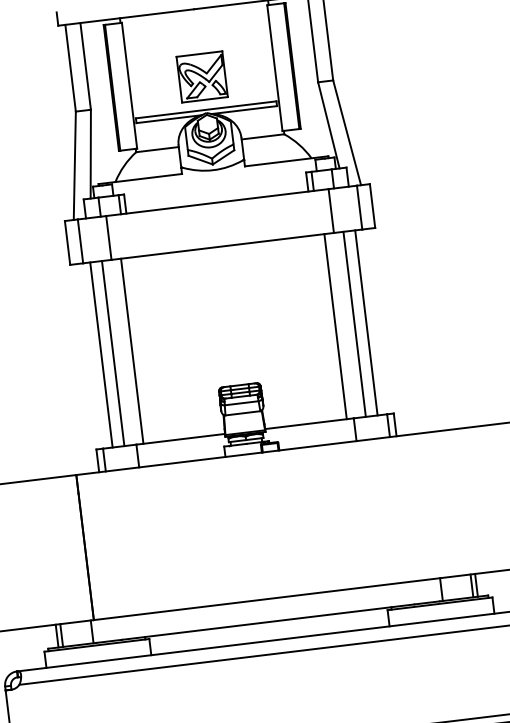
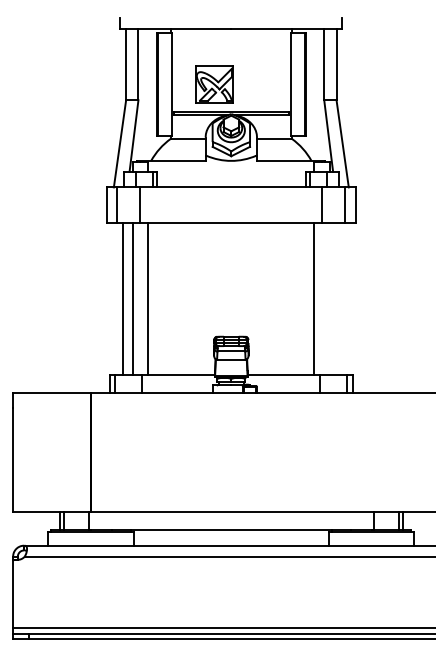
part: (202, 76) -> (214, 84), moved
line: (366, 322) -> (339, 298), removed
line: (355, 323) -> (330, 298), removed

